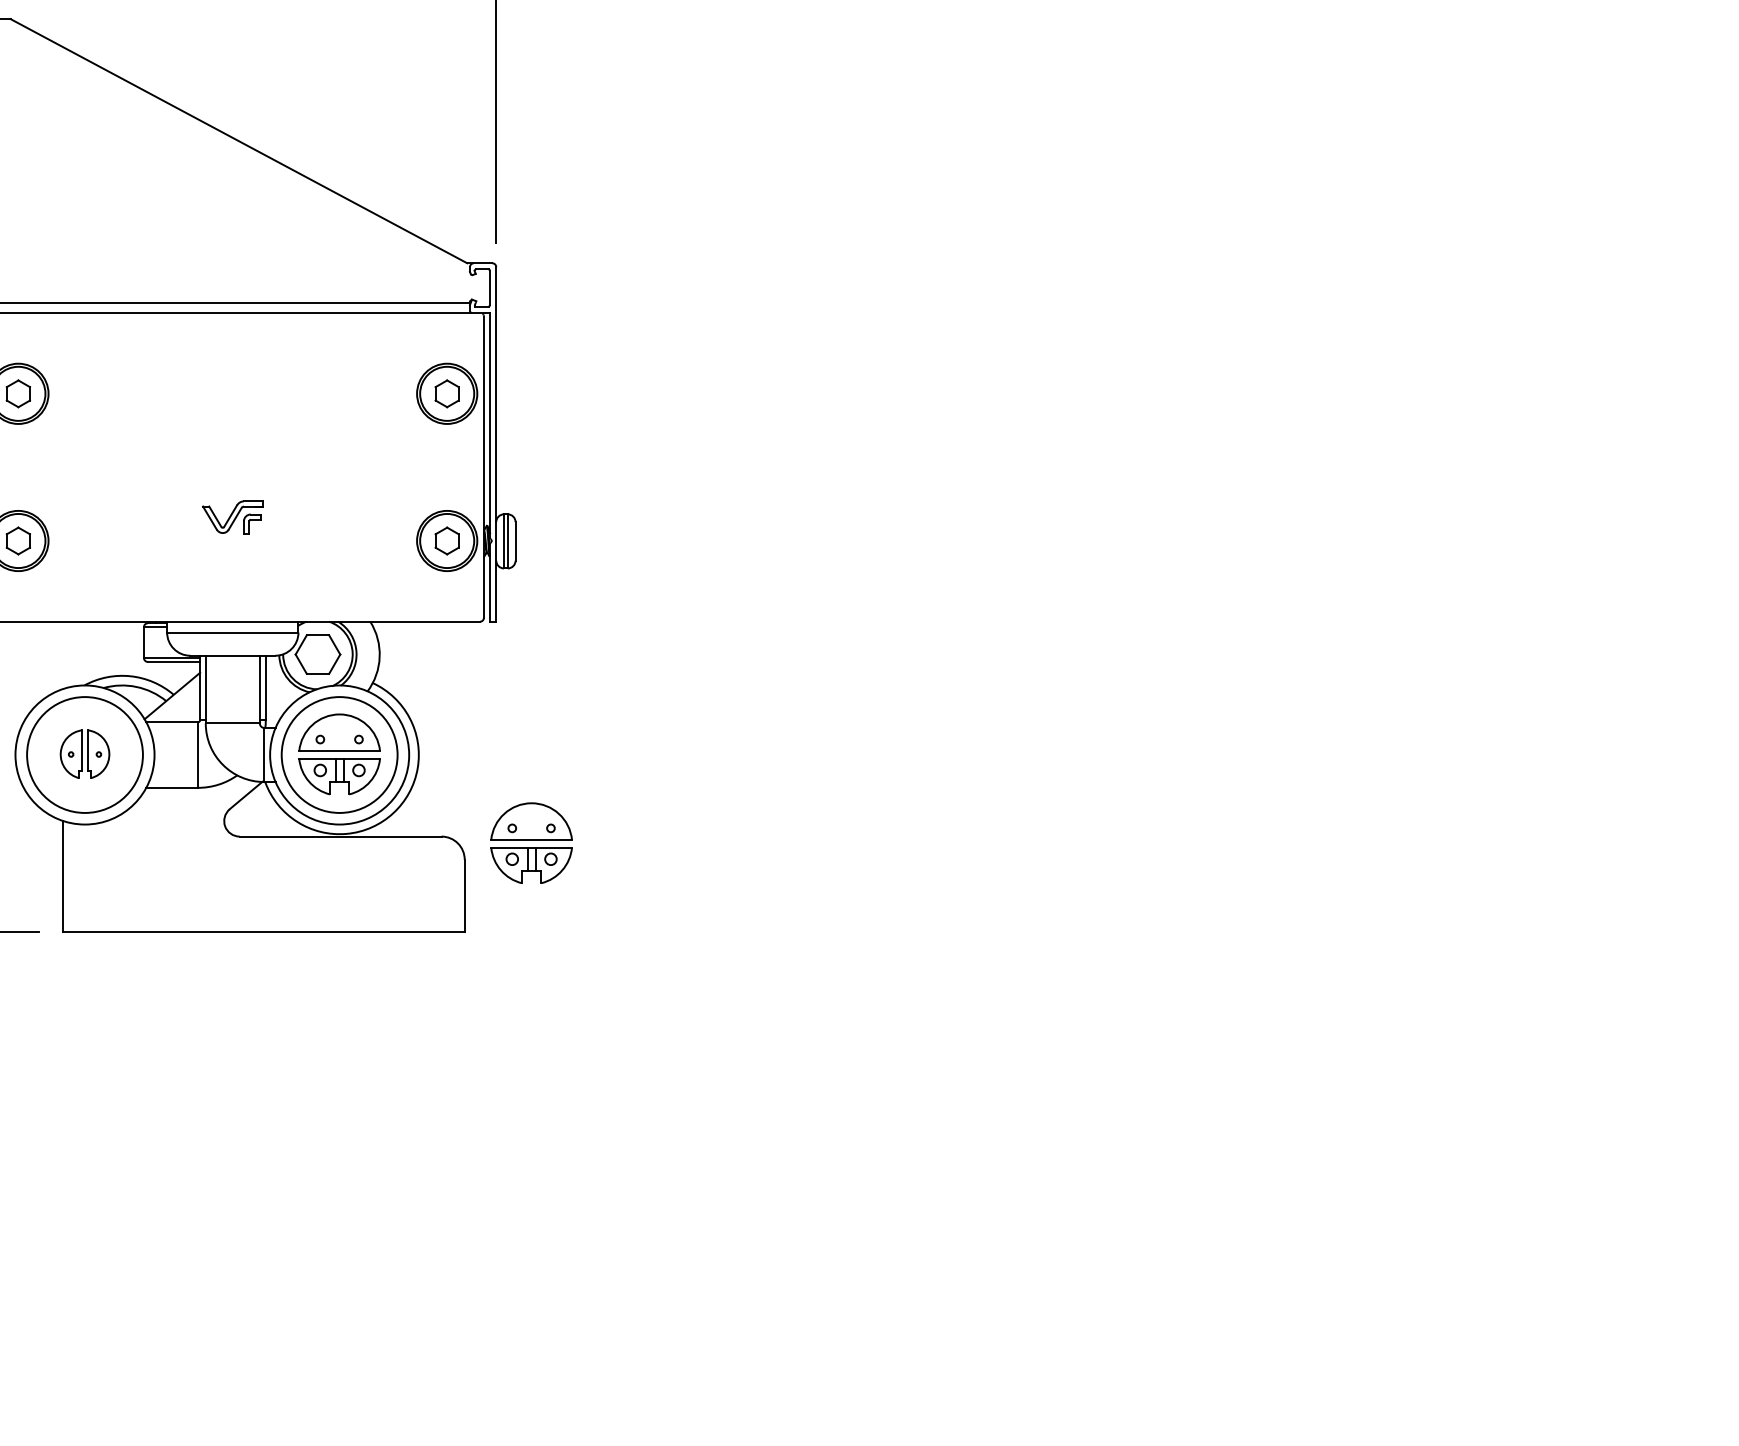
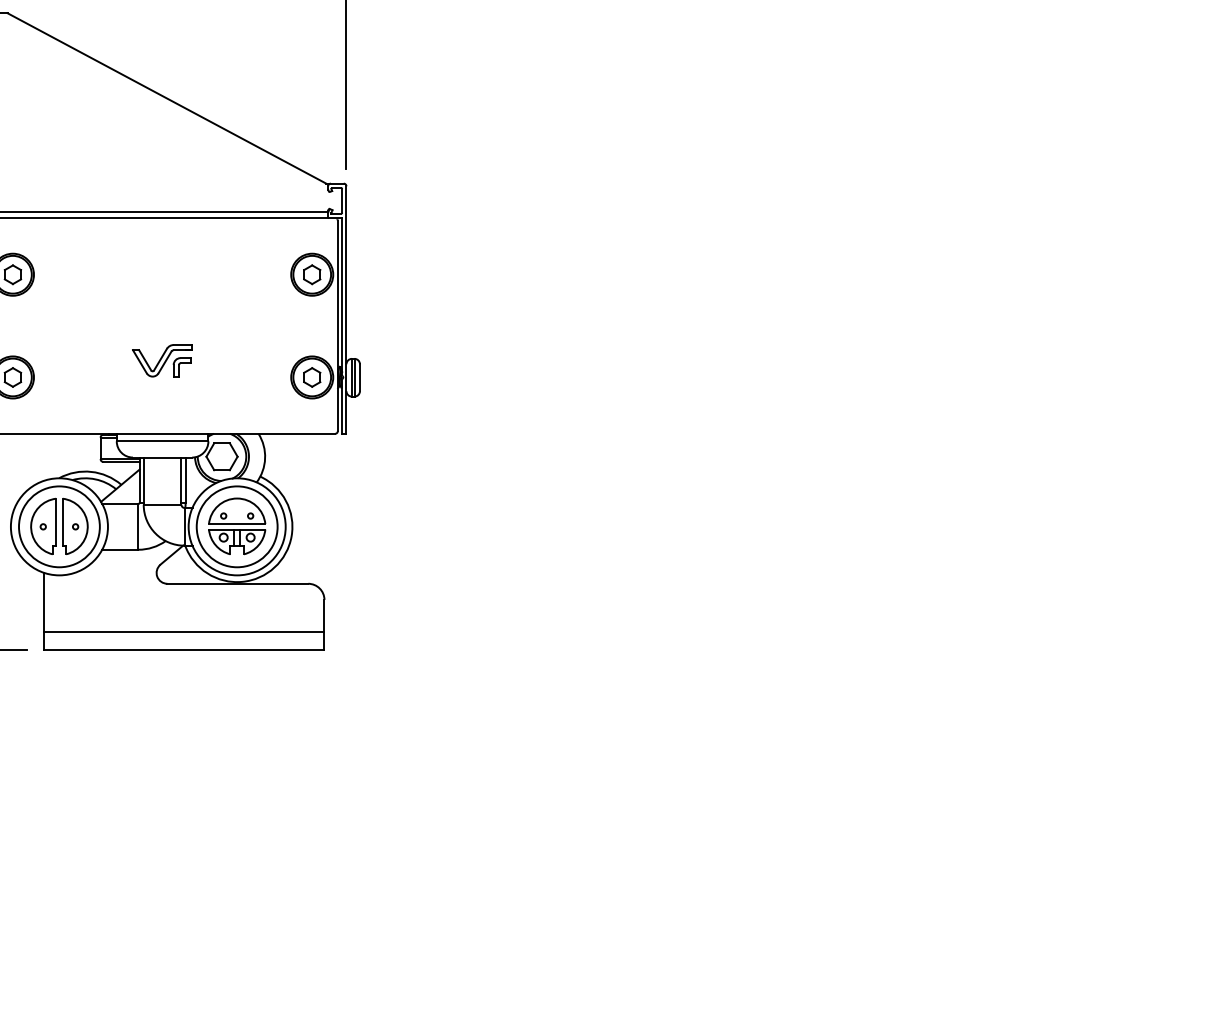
part: (232, 516) -> (162, 360), size x1.43
part: (85, 753) -> (59, 525), size x1.67
part: (532, 843) -> (371, 588), removed
line: (264, 904) -> (184, 631), added

